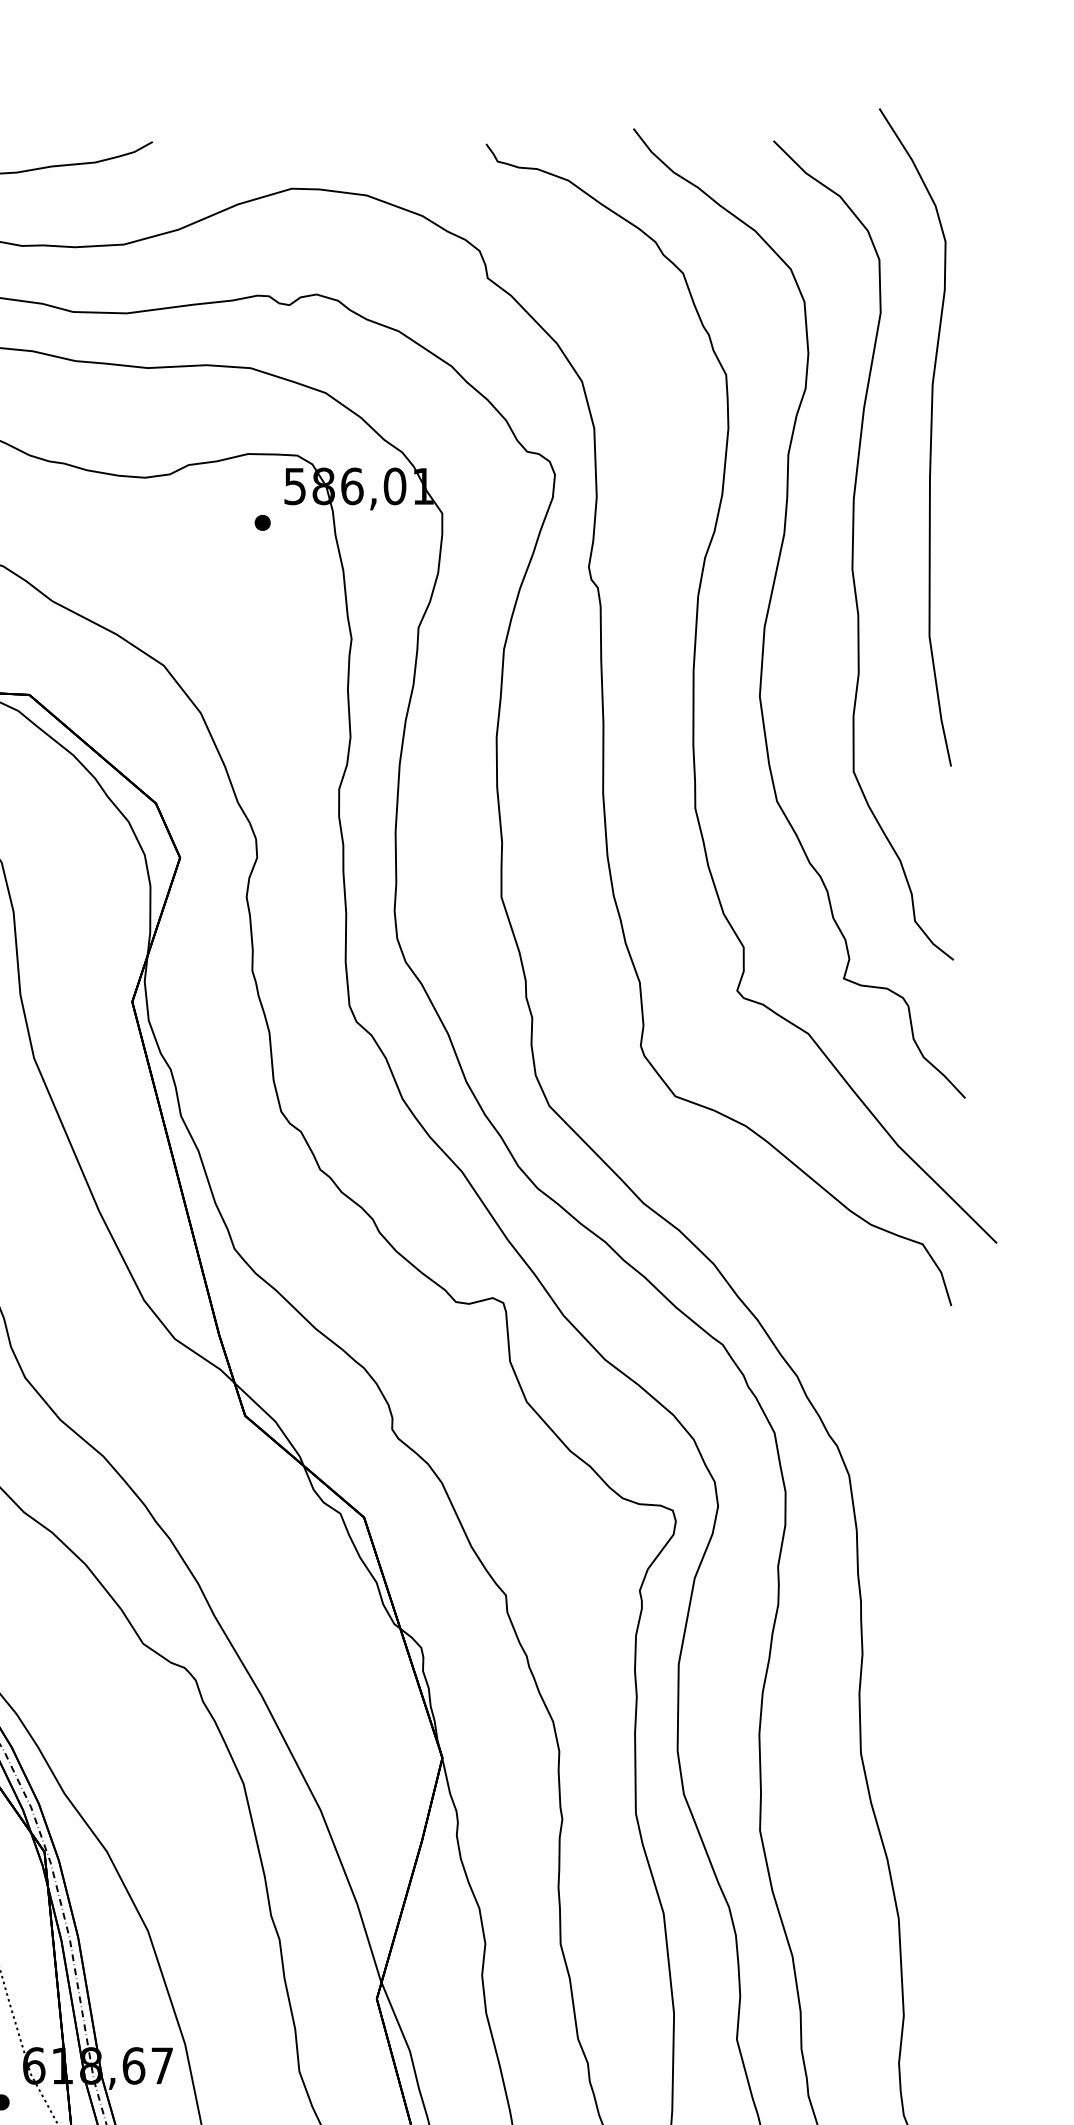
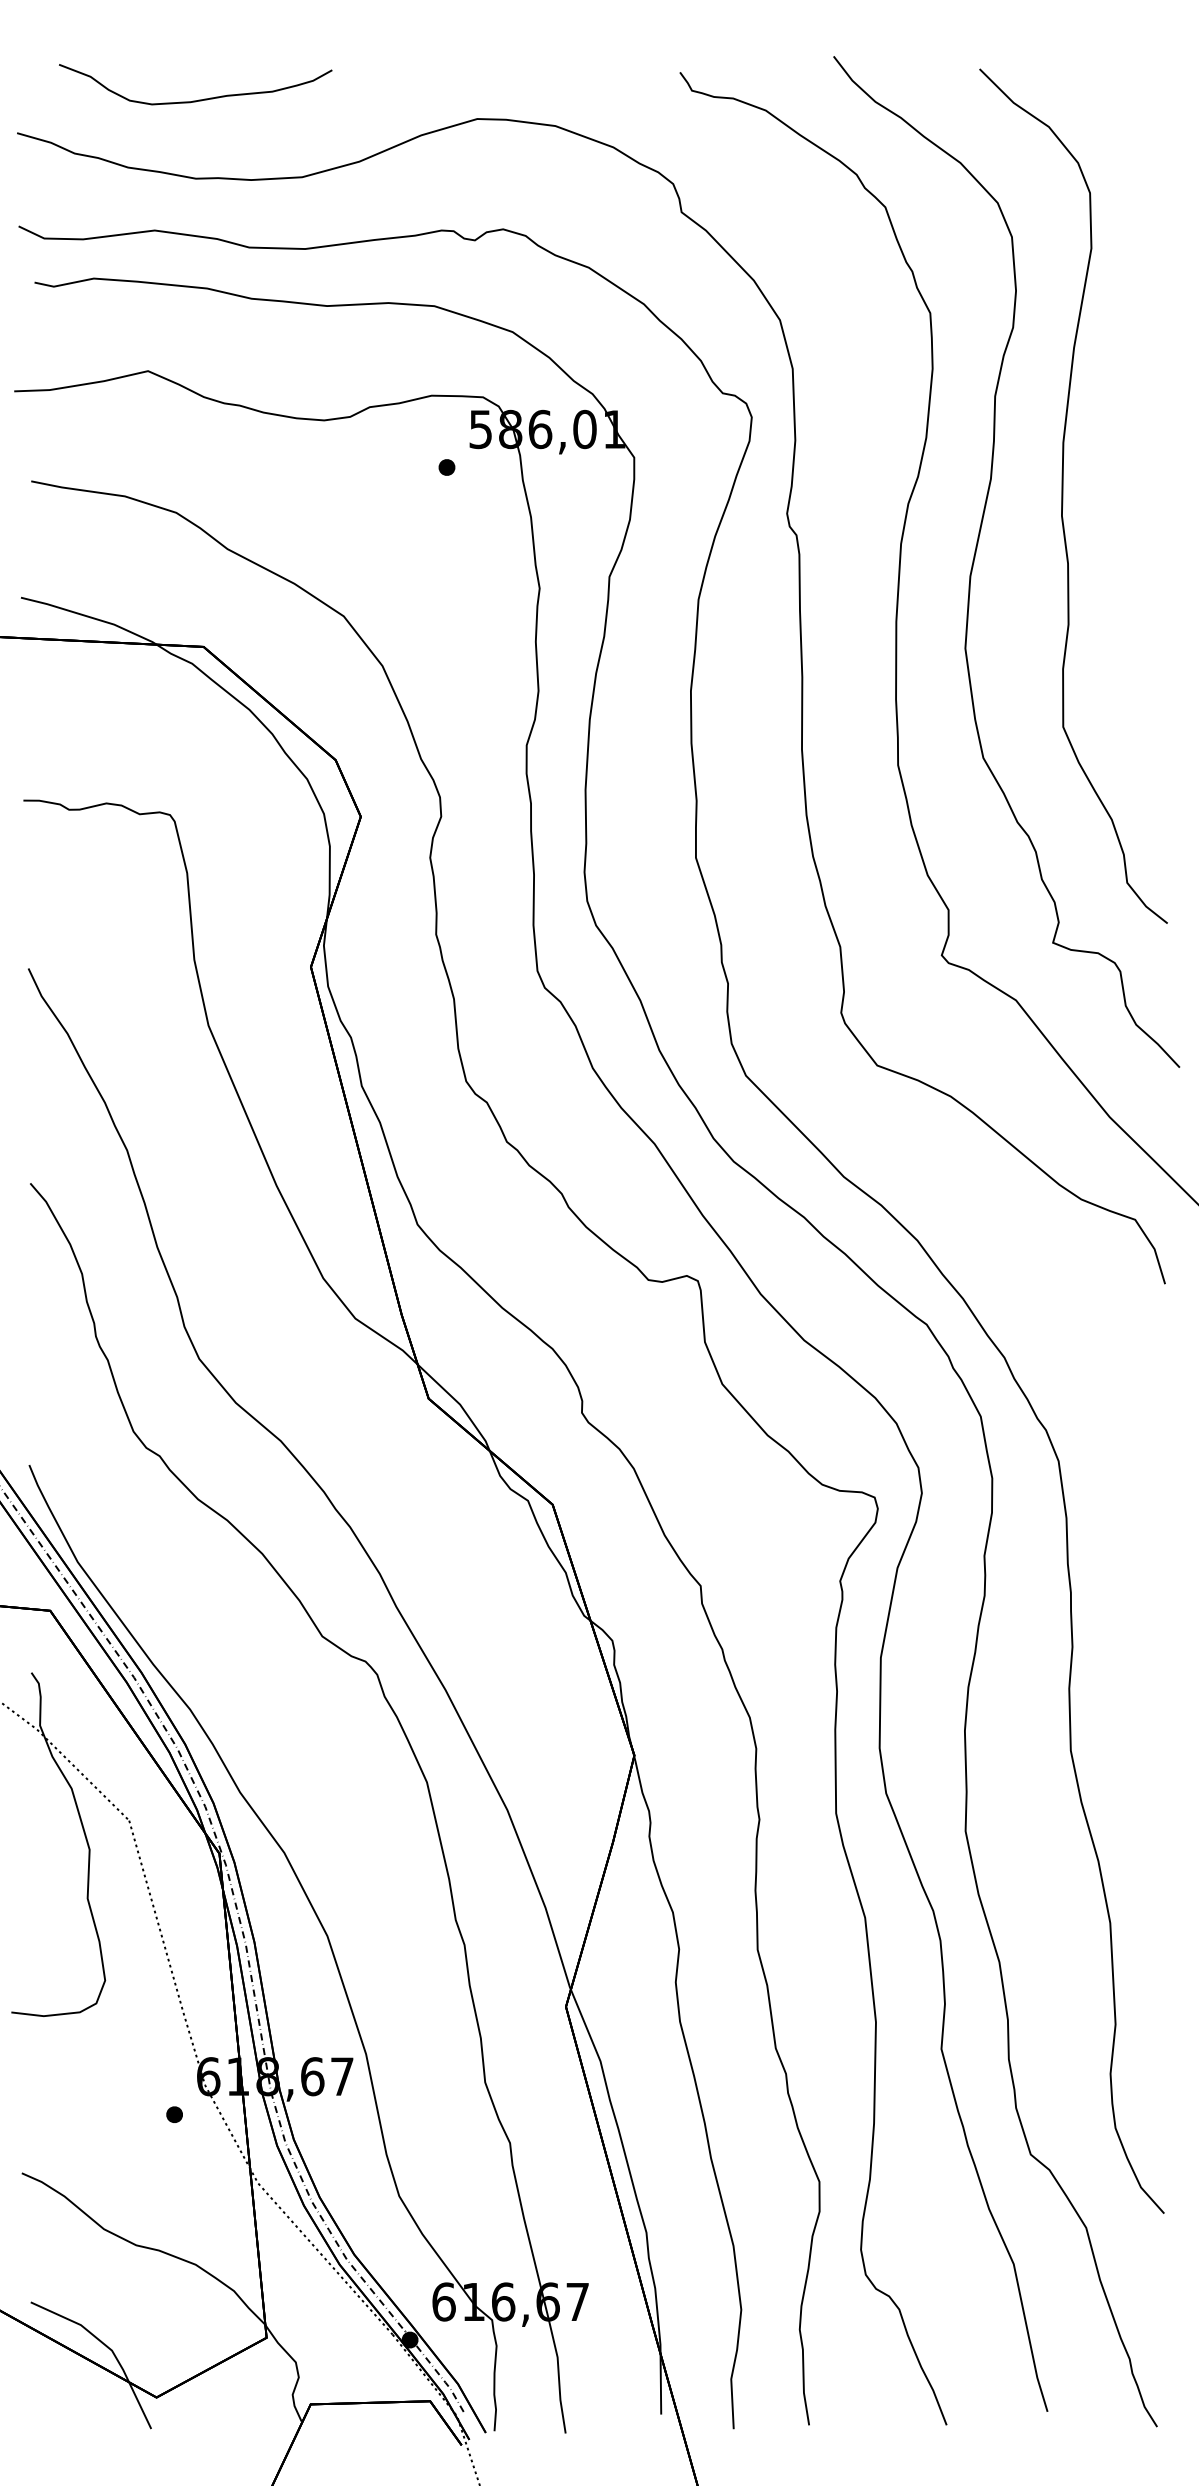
curve: (930, 437) -> (1143, 378), removed

